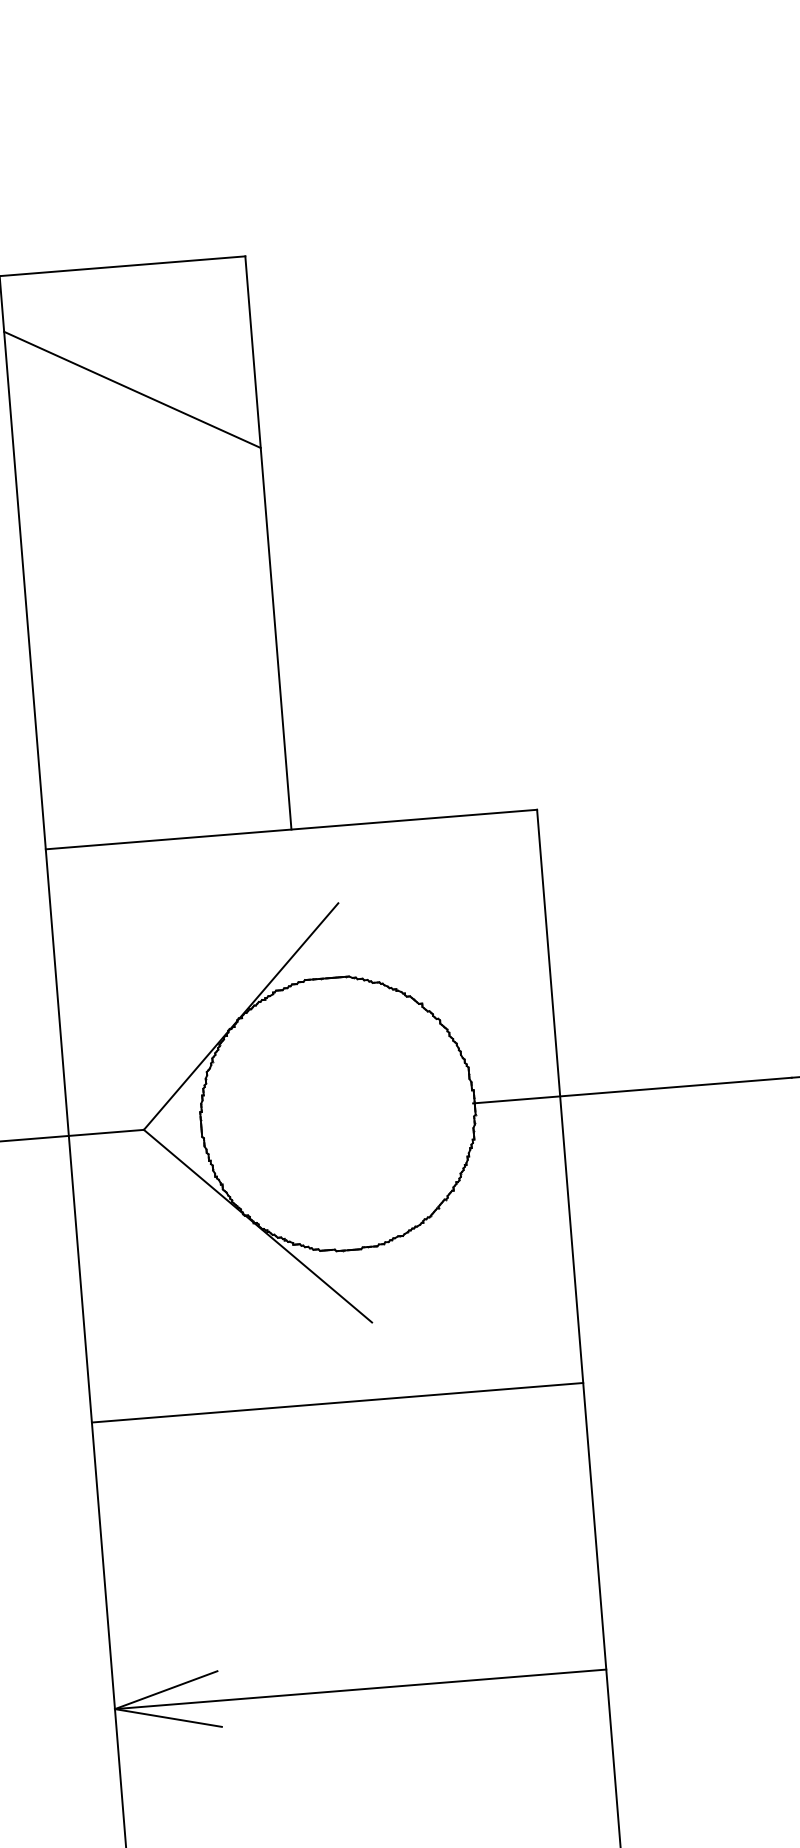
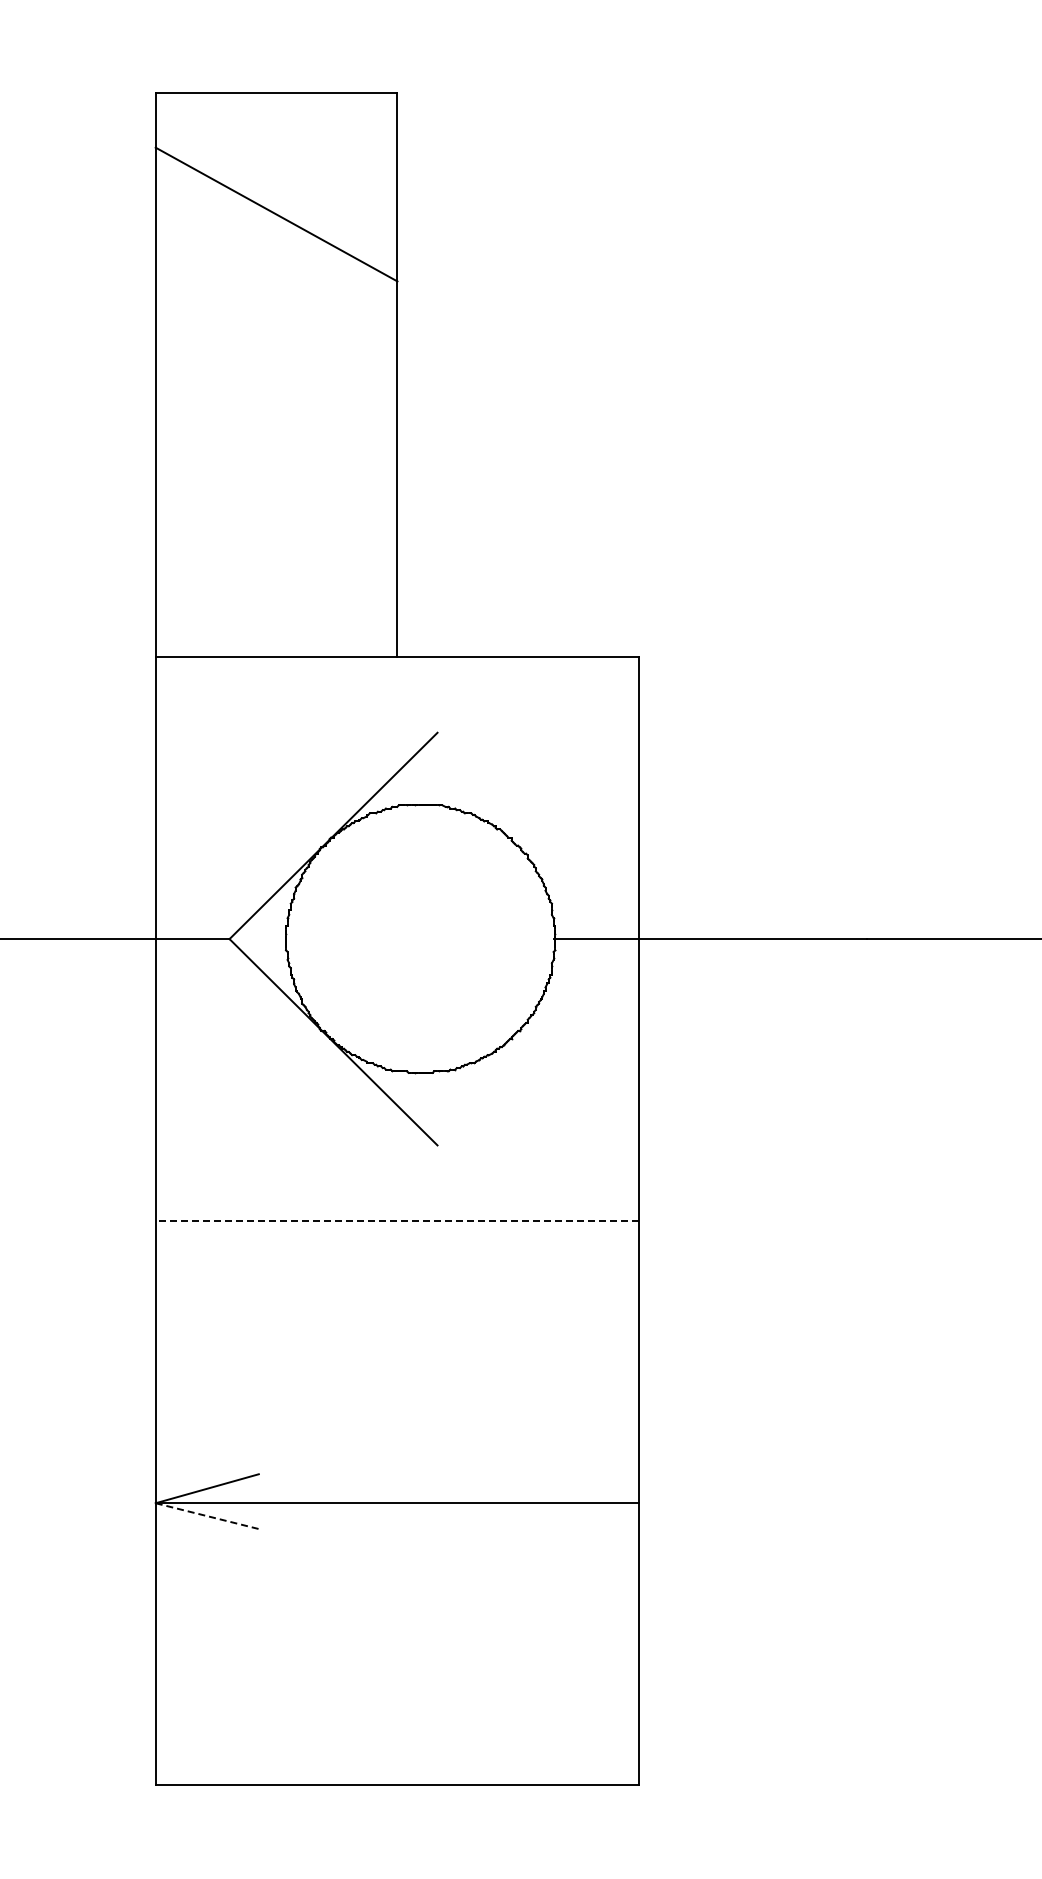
line: (337, 1403) -> (397, 1221), solid -> dashed
line: (168, 1718) -> (207, 1516), solid -> dashed

